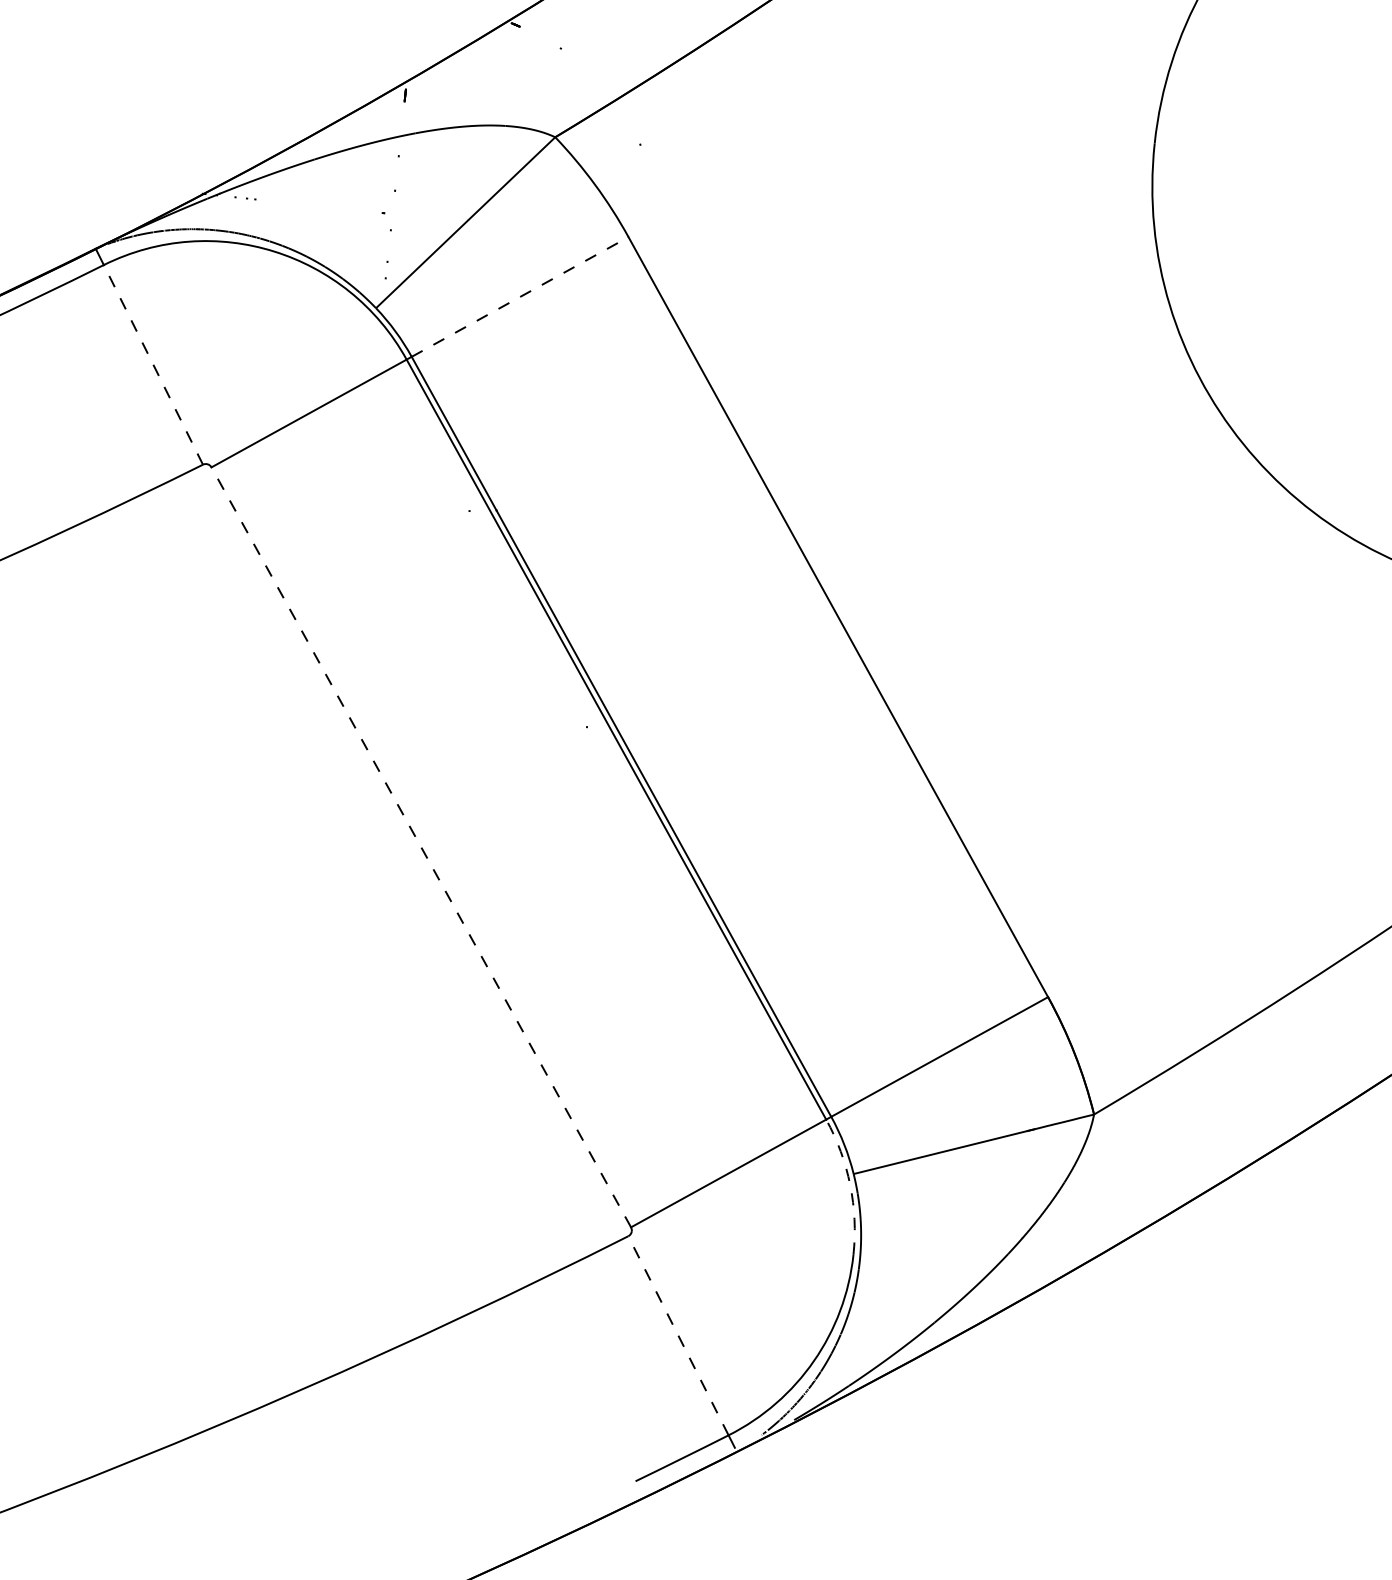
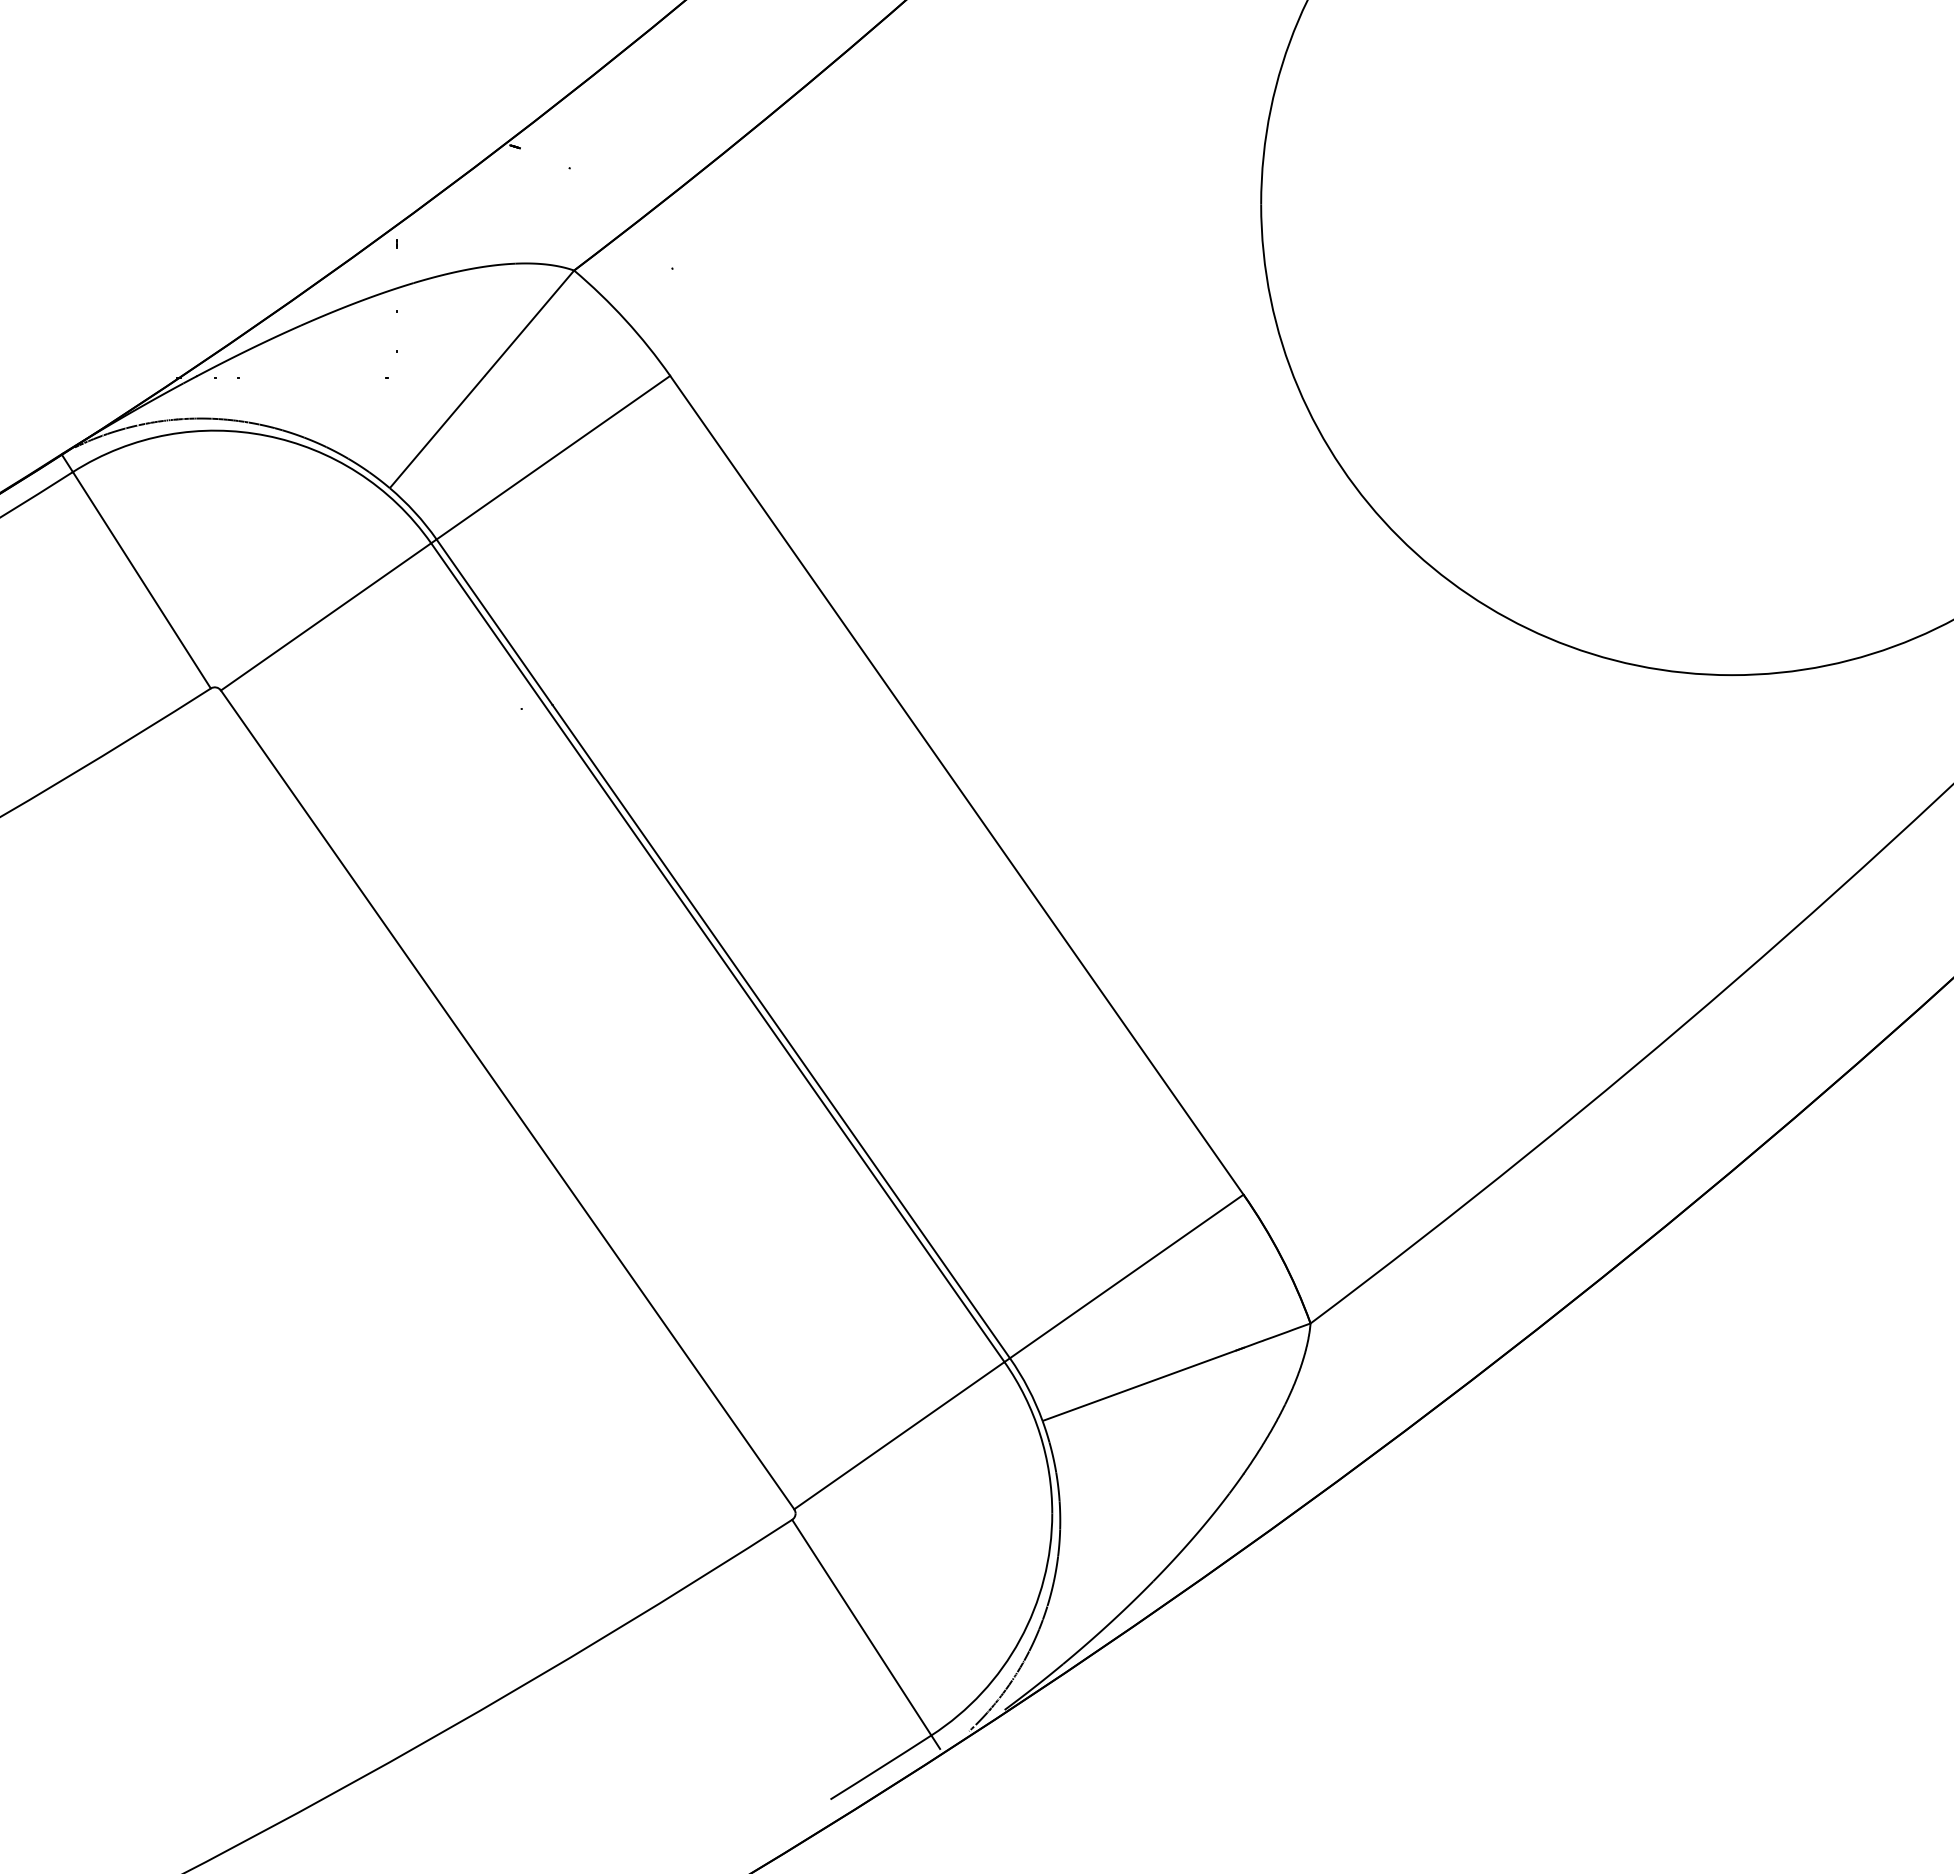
line: (520, 296) -> (553, 457), dashed -> solid
line: (153, 364) -> (141, 579), dashed -> solid
line: (421, 847) -> (507, 1099), dashed -> solid
arc: (850, 1185) -> (1040, 1434), dashed -> solid
line: (678, 1335) -> (861, 1627), dashed -> solid

